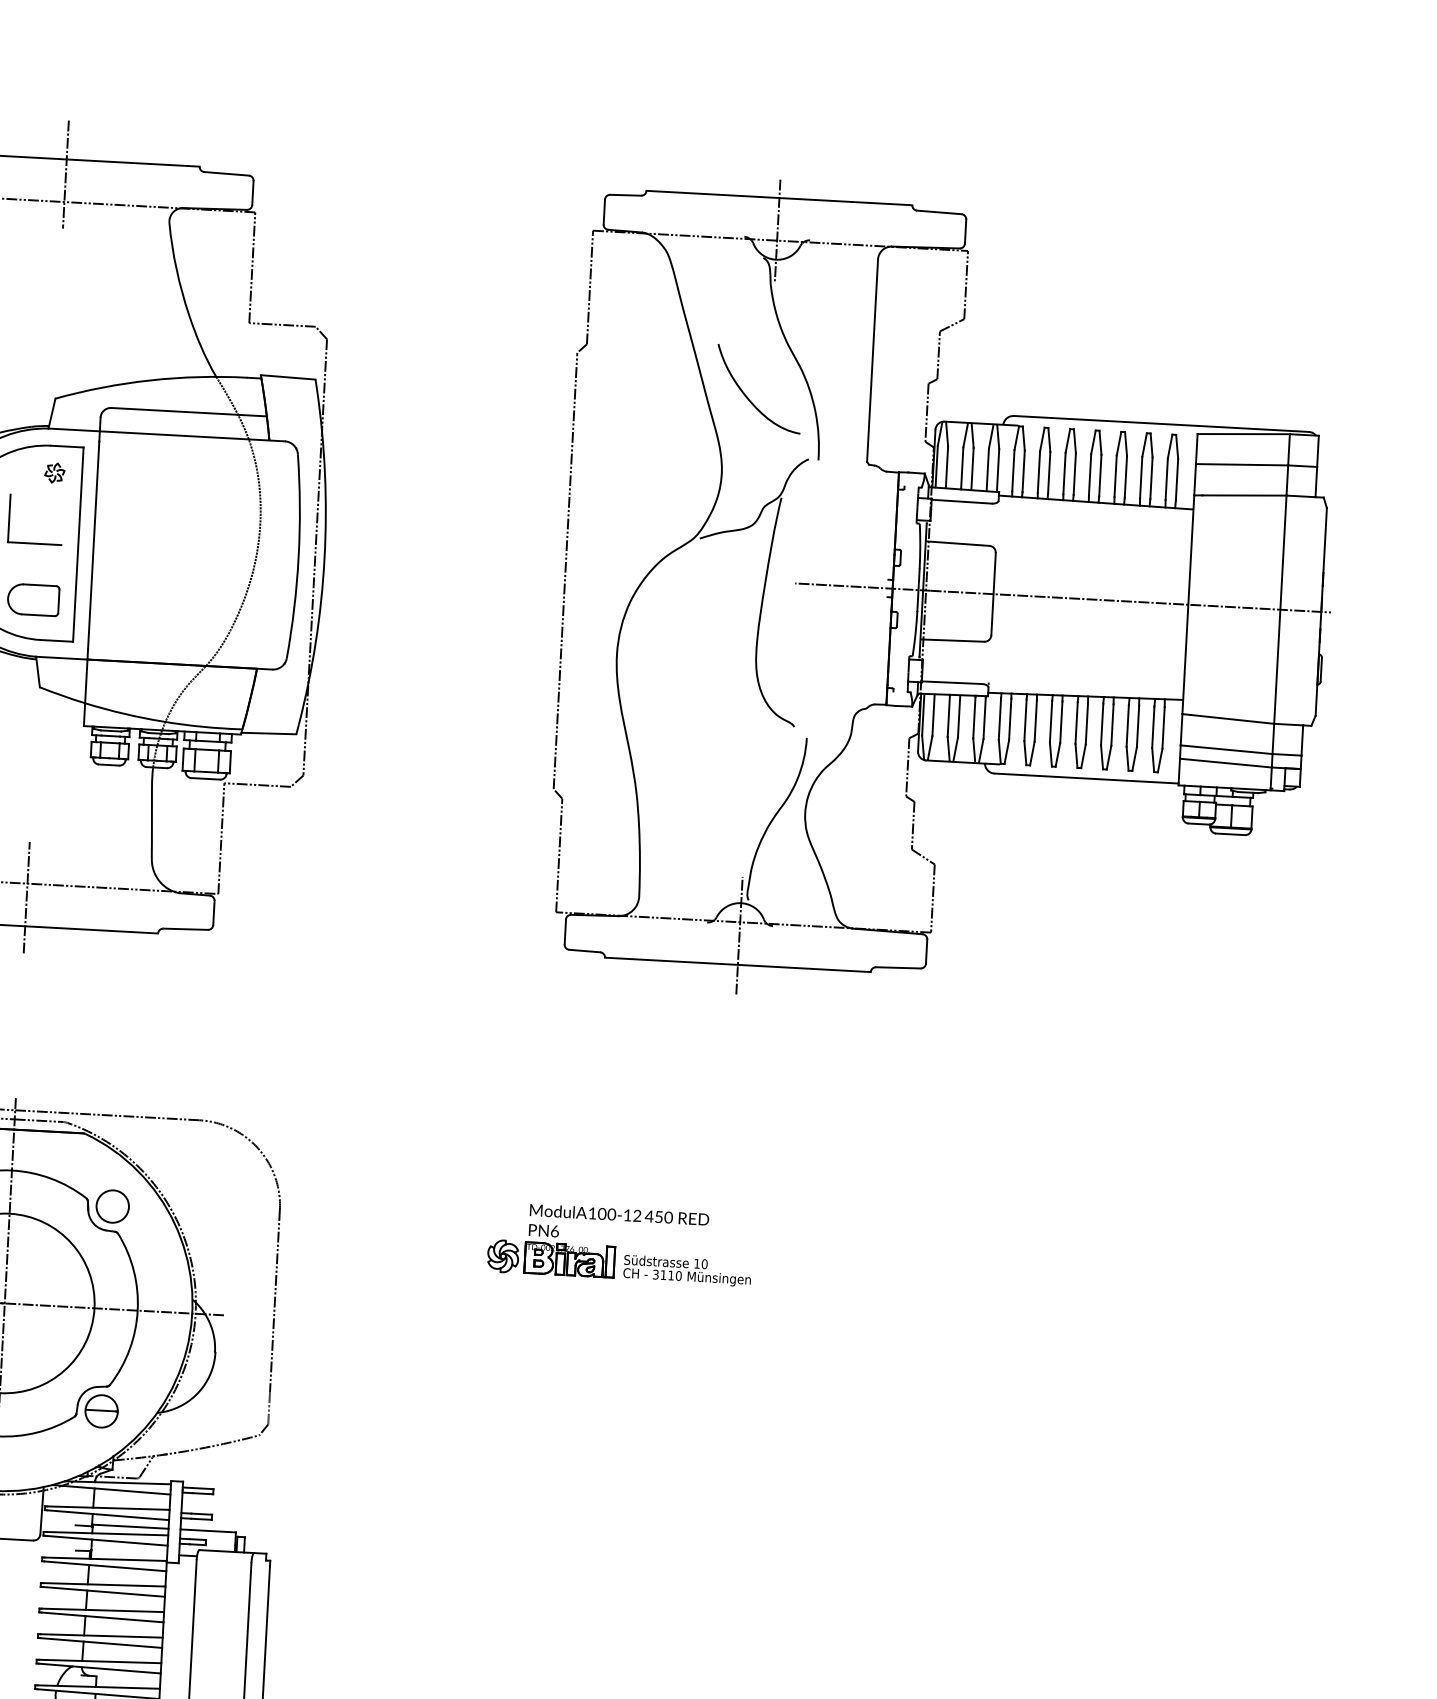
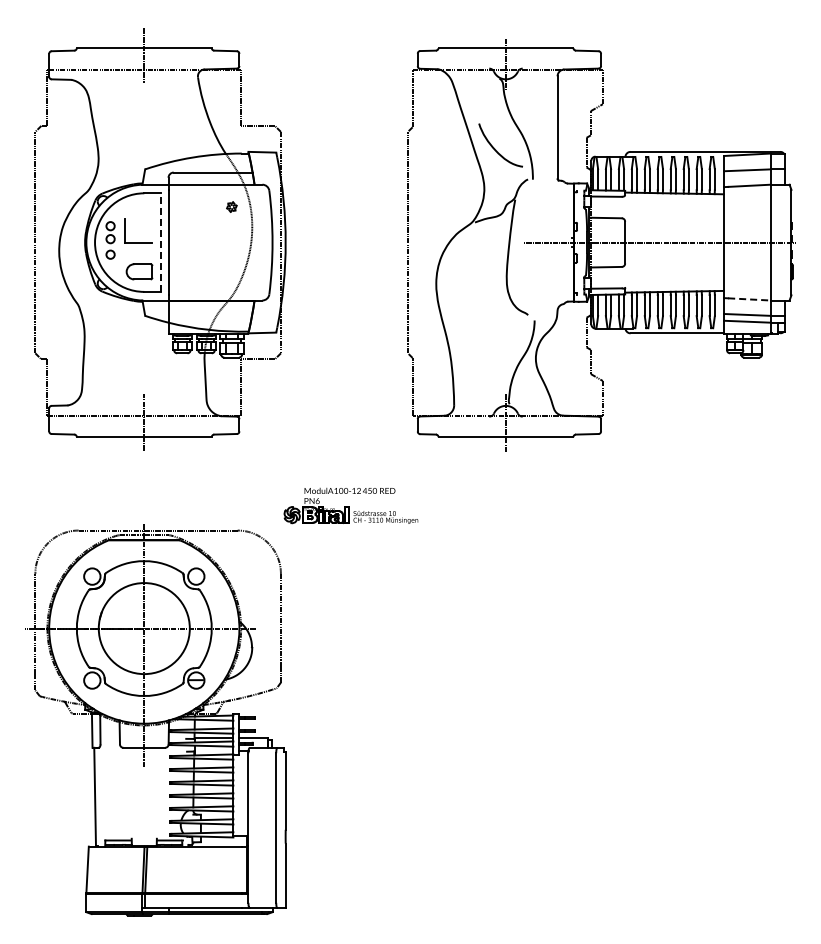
part: (54, 471) -> (231, 206), moved
line: (77, 544) -> (160, 242), solid -> dashed
line: (1232, 719) -> (749, 299), solid -> dashed
part: (619, 1243) -> (350, 505), moved

